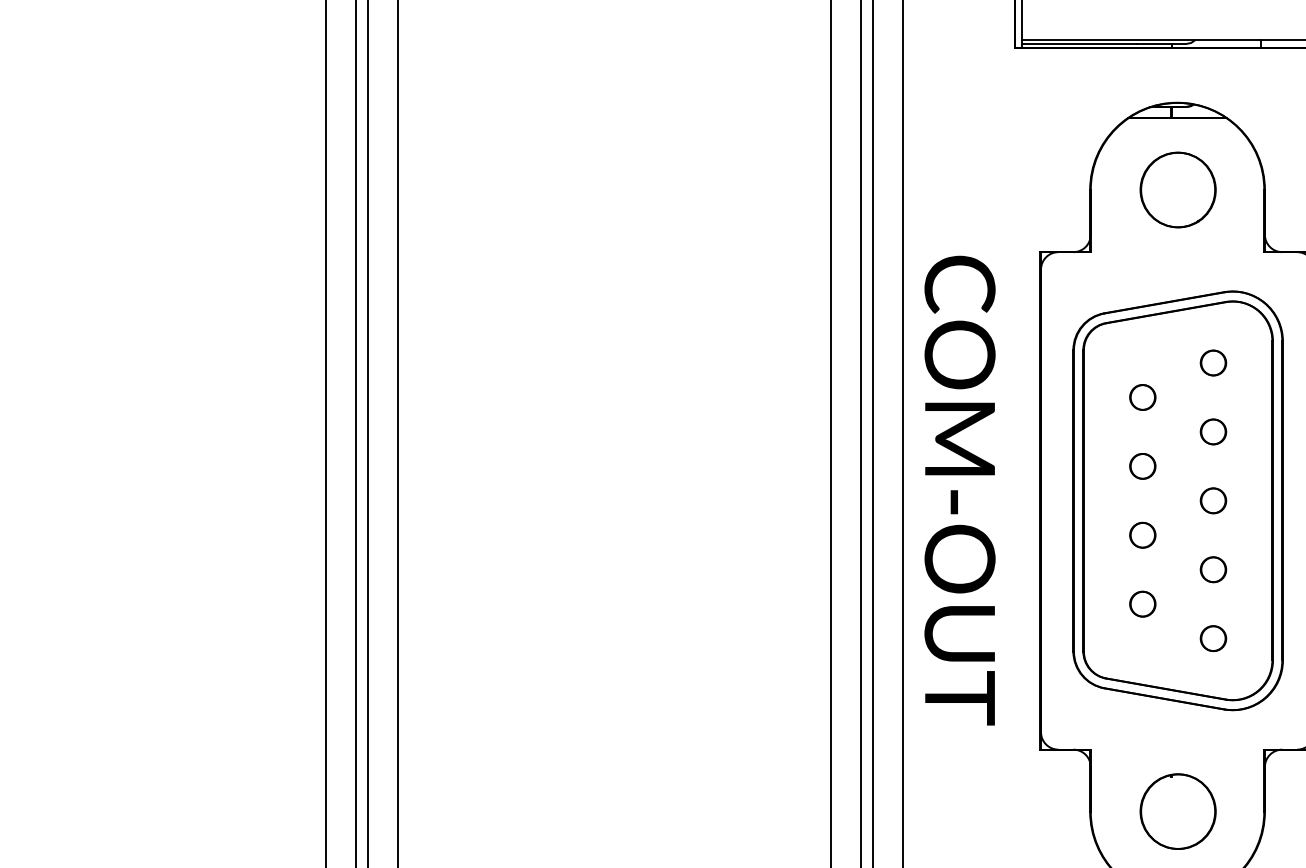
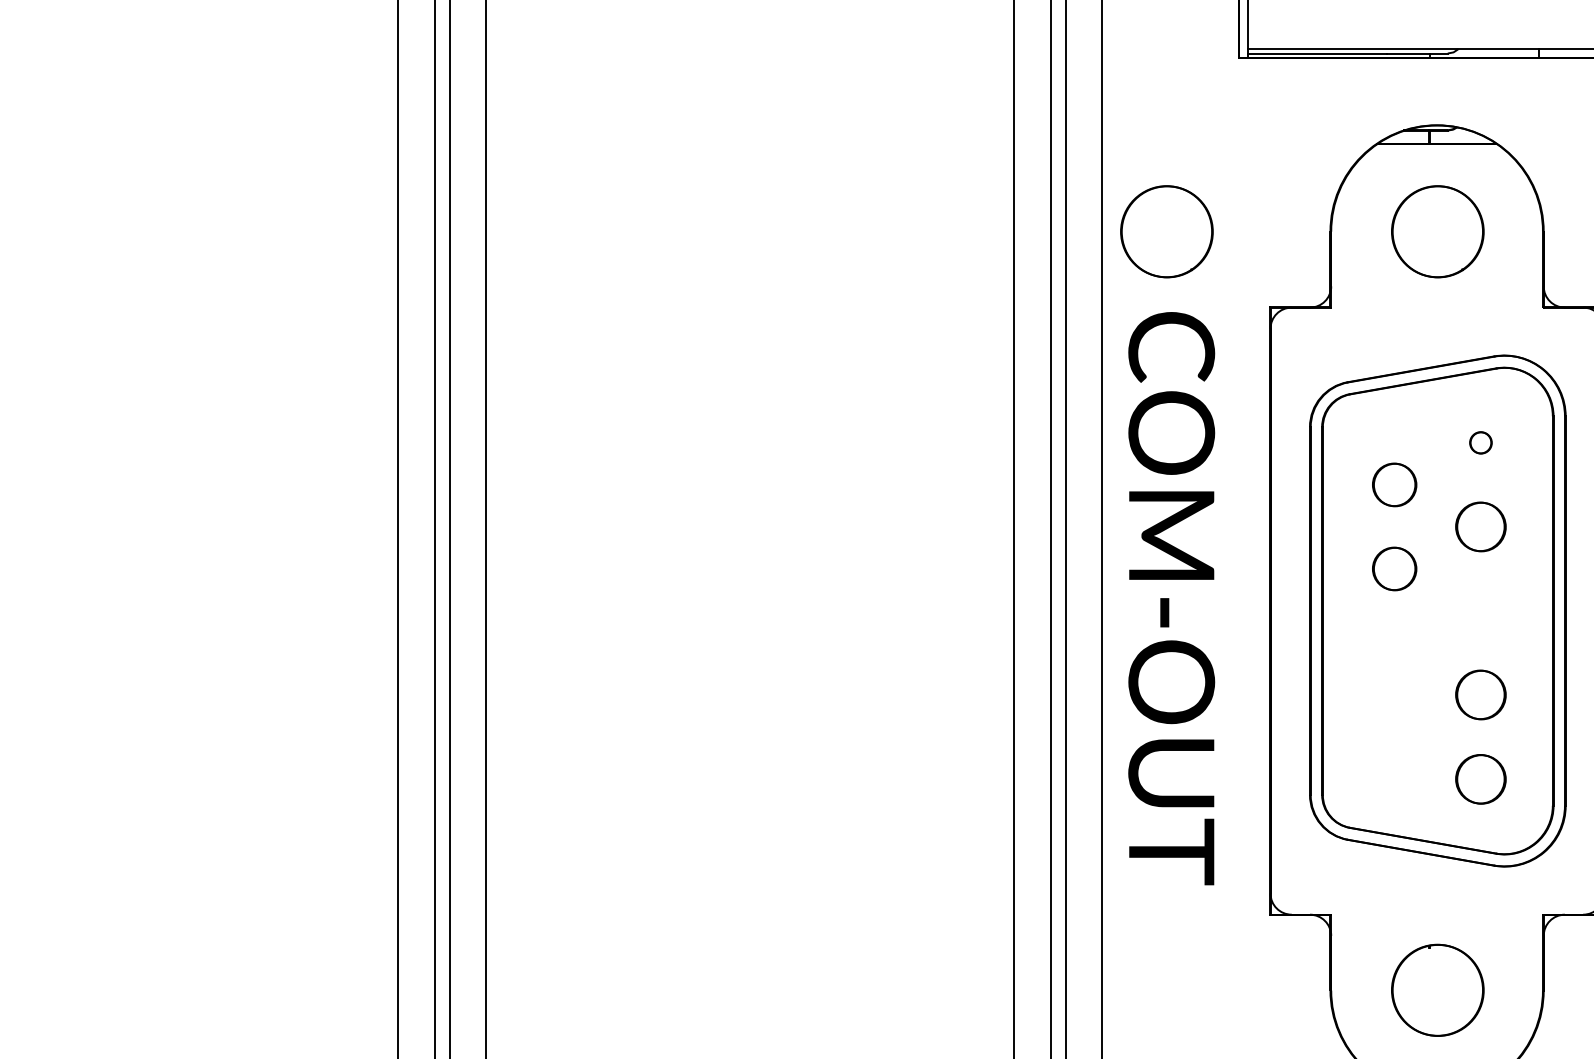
part: (955, 189) -> (1166, 231), added
part: (1213, 362) -> (1480, 442), size x0.7
part: (1142, 397) -> (1394, 484), size x1.4
part: (1213, 431) -> (1480, 526), size x1.6
part: (1142, 466) -> (1394, 569), size x1.4
part: (1213, 500) -> (1480, 610), removed
part: (1142, 534) -> (1394, 652), removed
part: (1213, 569) -> (1480, 694), size x1.6
part: (1142, 603) -> (1394, 736), removed
part: (1213, 638) -> (1480, 779), size x1.6

